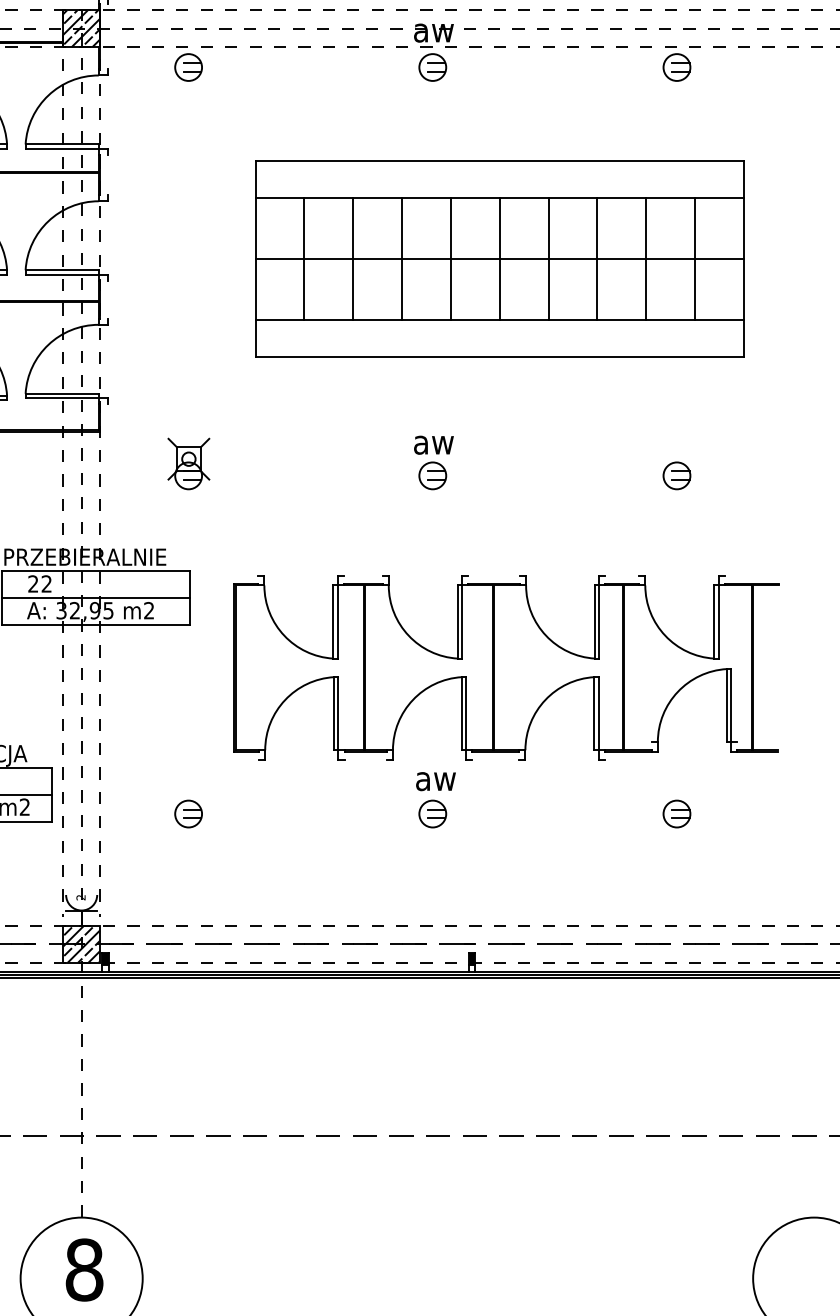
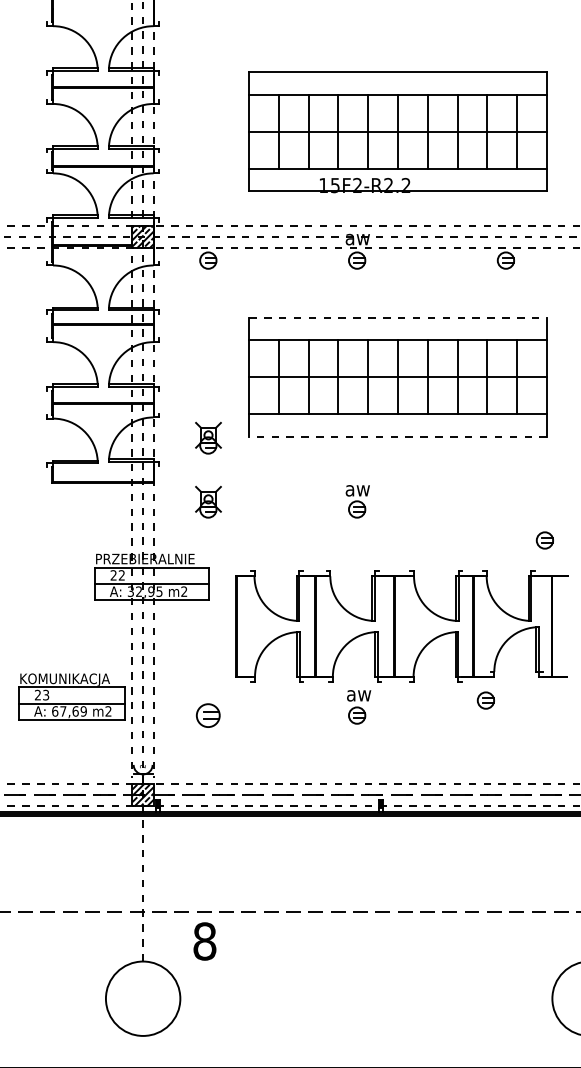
line: (500, 160) -> (398, 317), solid -> dashed
line: (500, 356) -> (398, 436), solid -> dashed
part: (188, 357) -> (208, 437), added
part: (676, 475) -> (544, 540), moved
part: (188, 813) -> (208, 715), size x1.4
part: (676, 813) -> (485, 700), moved
text: (83, 1270) -> (204, 941), moved

